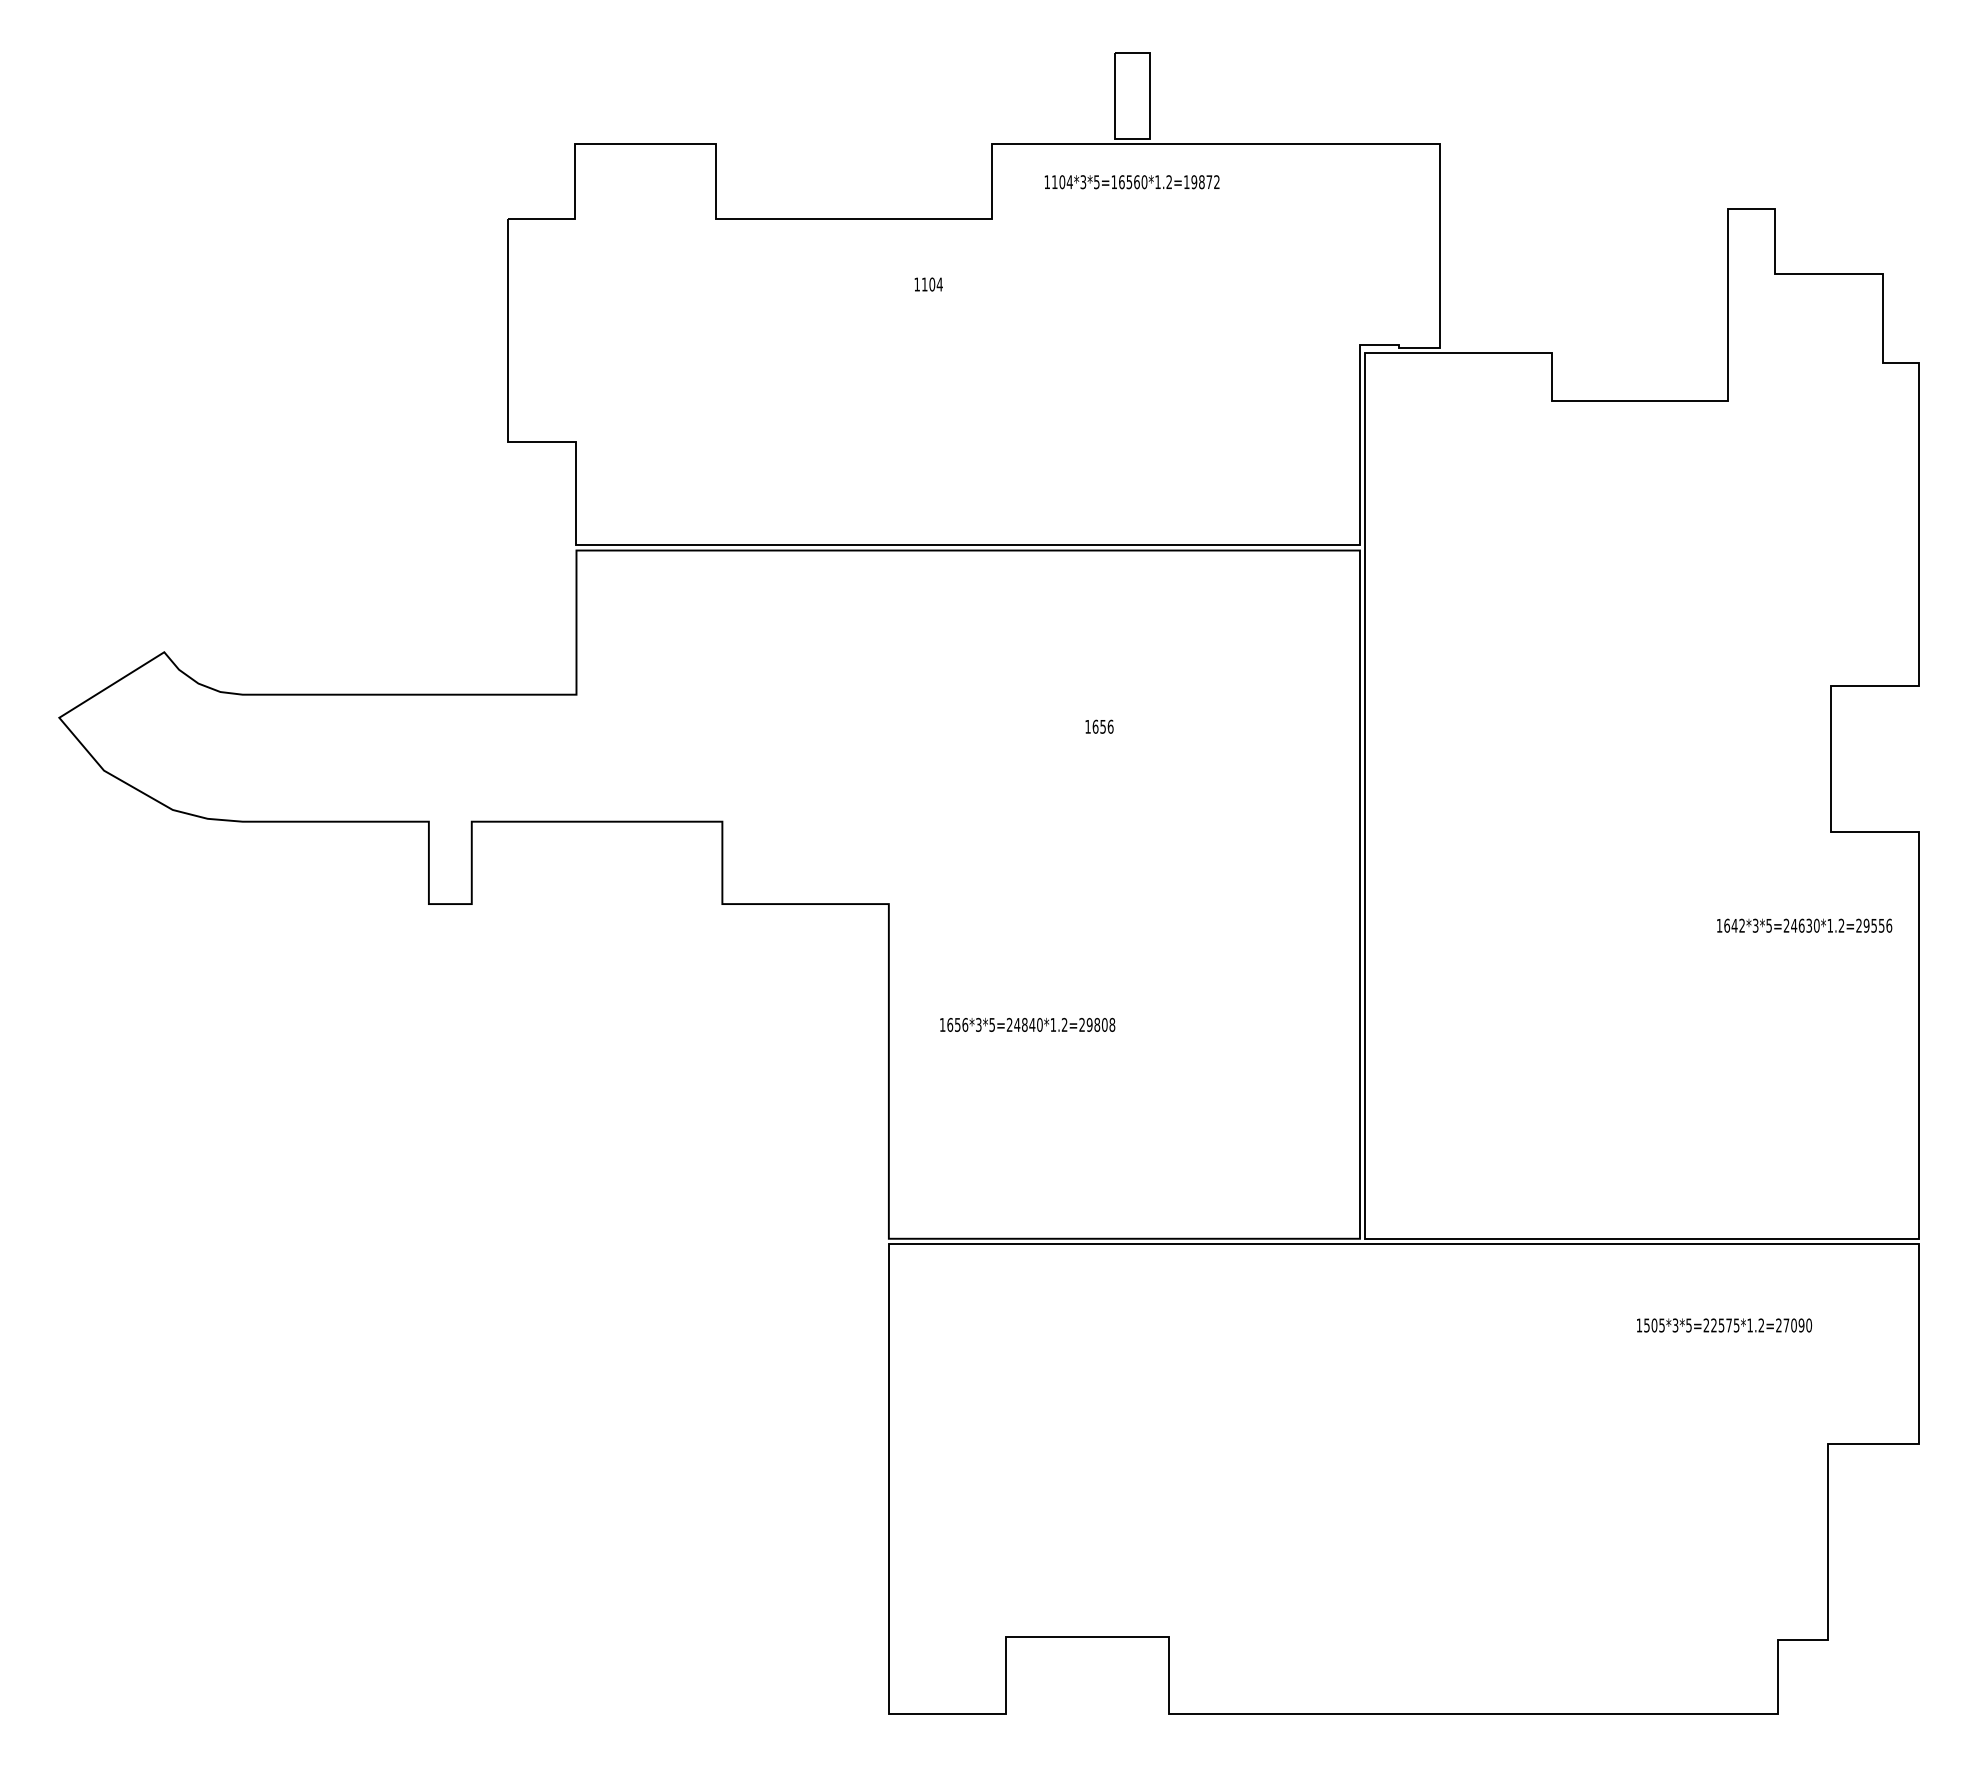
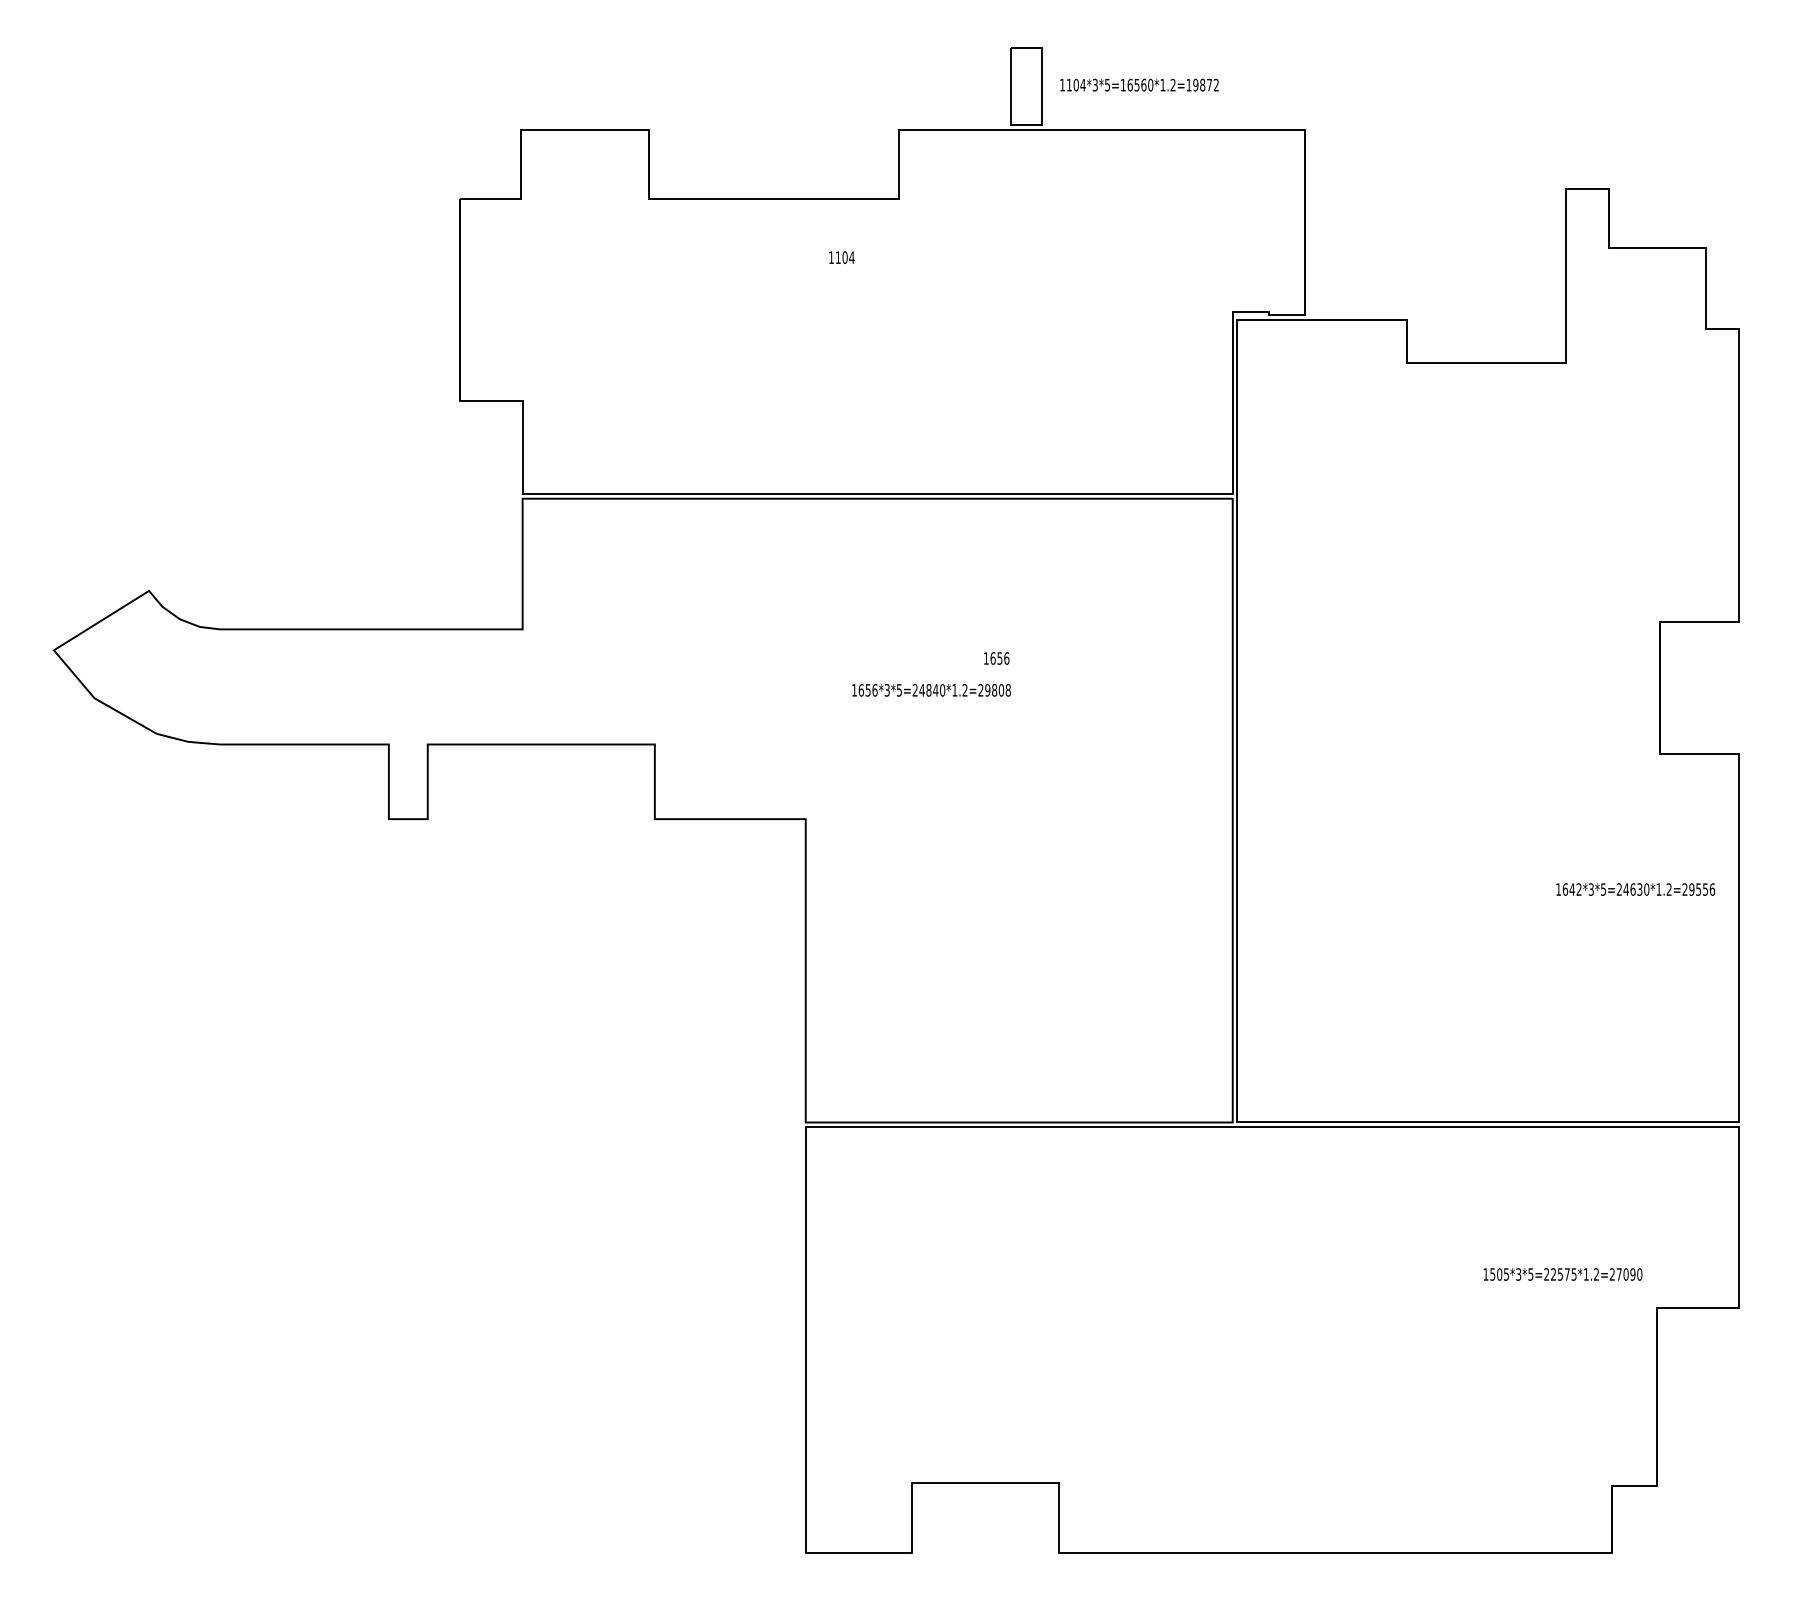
text: (1131, 182) -> (1138, 85), moved
text: (1804, 925) -> (1635, 889), moved
text: (1027, 1024) -> (931, 689), moved
text: (1724, 1325) -> (1563, 1274), moved

